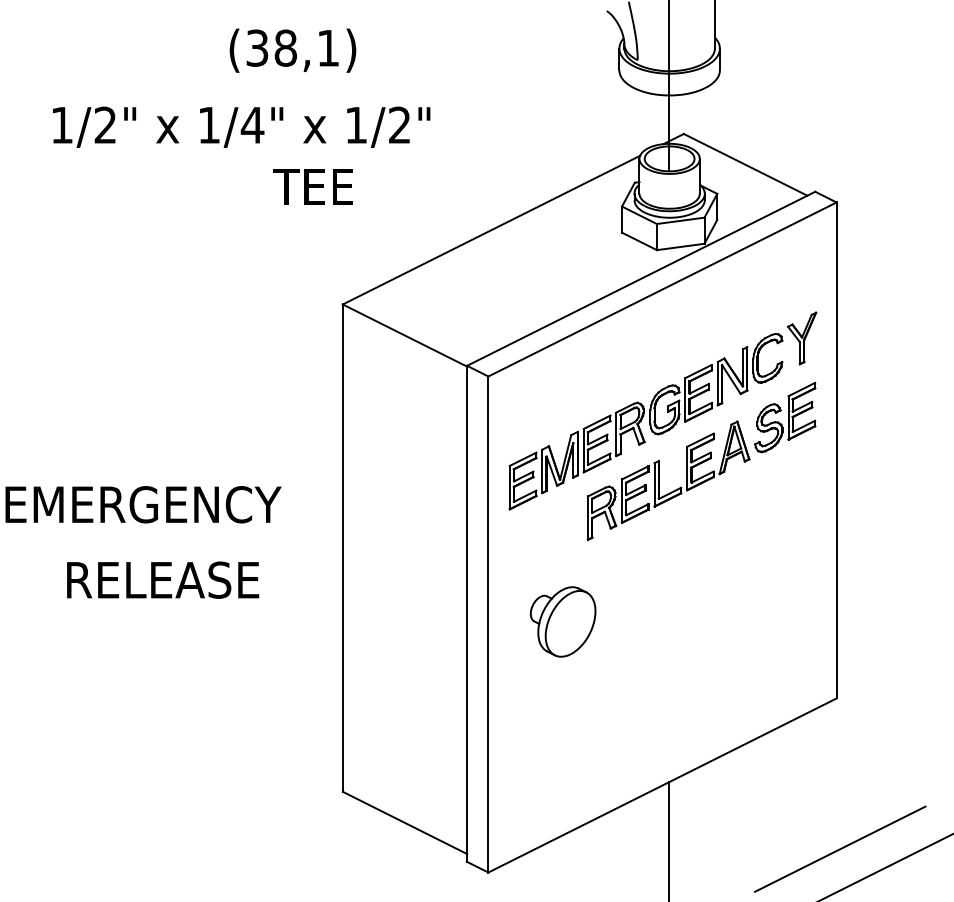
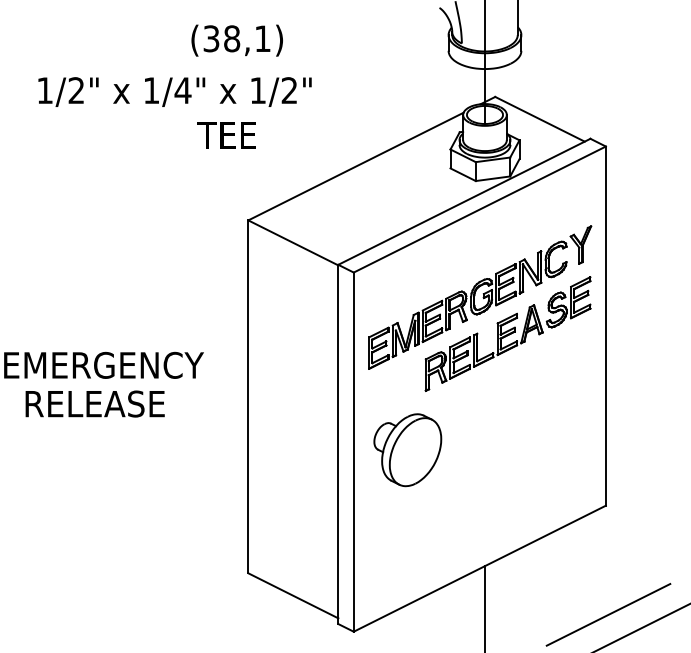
text: (291, 50) -> (236, 40), moved
text: (162, 579) -> (94, 403), moved
part: (562, 622) -> (407, 450), size x1.43

